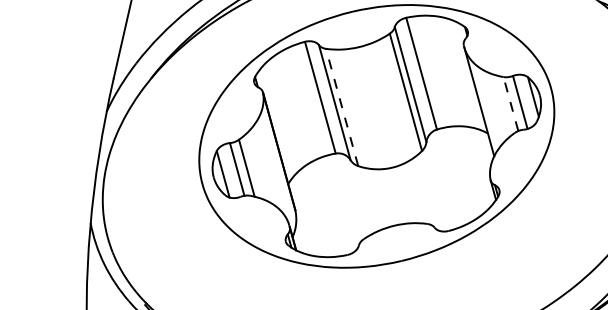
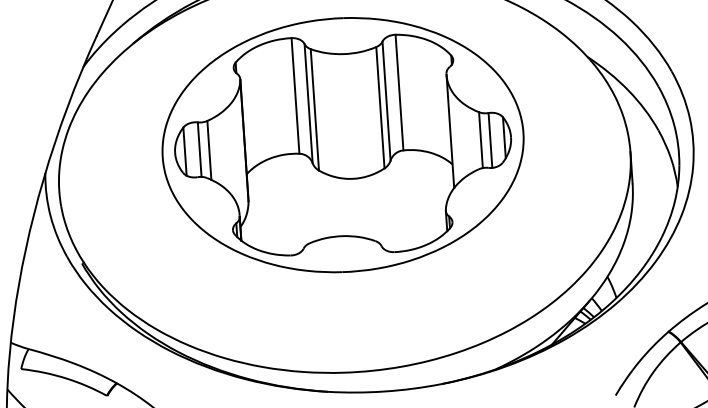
line: (510, 104) -> (480, 140), dashed -> solid
line: (341, 107) -> (314, 109), dashed -> solid

